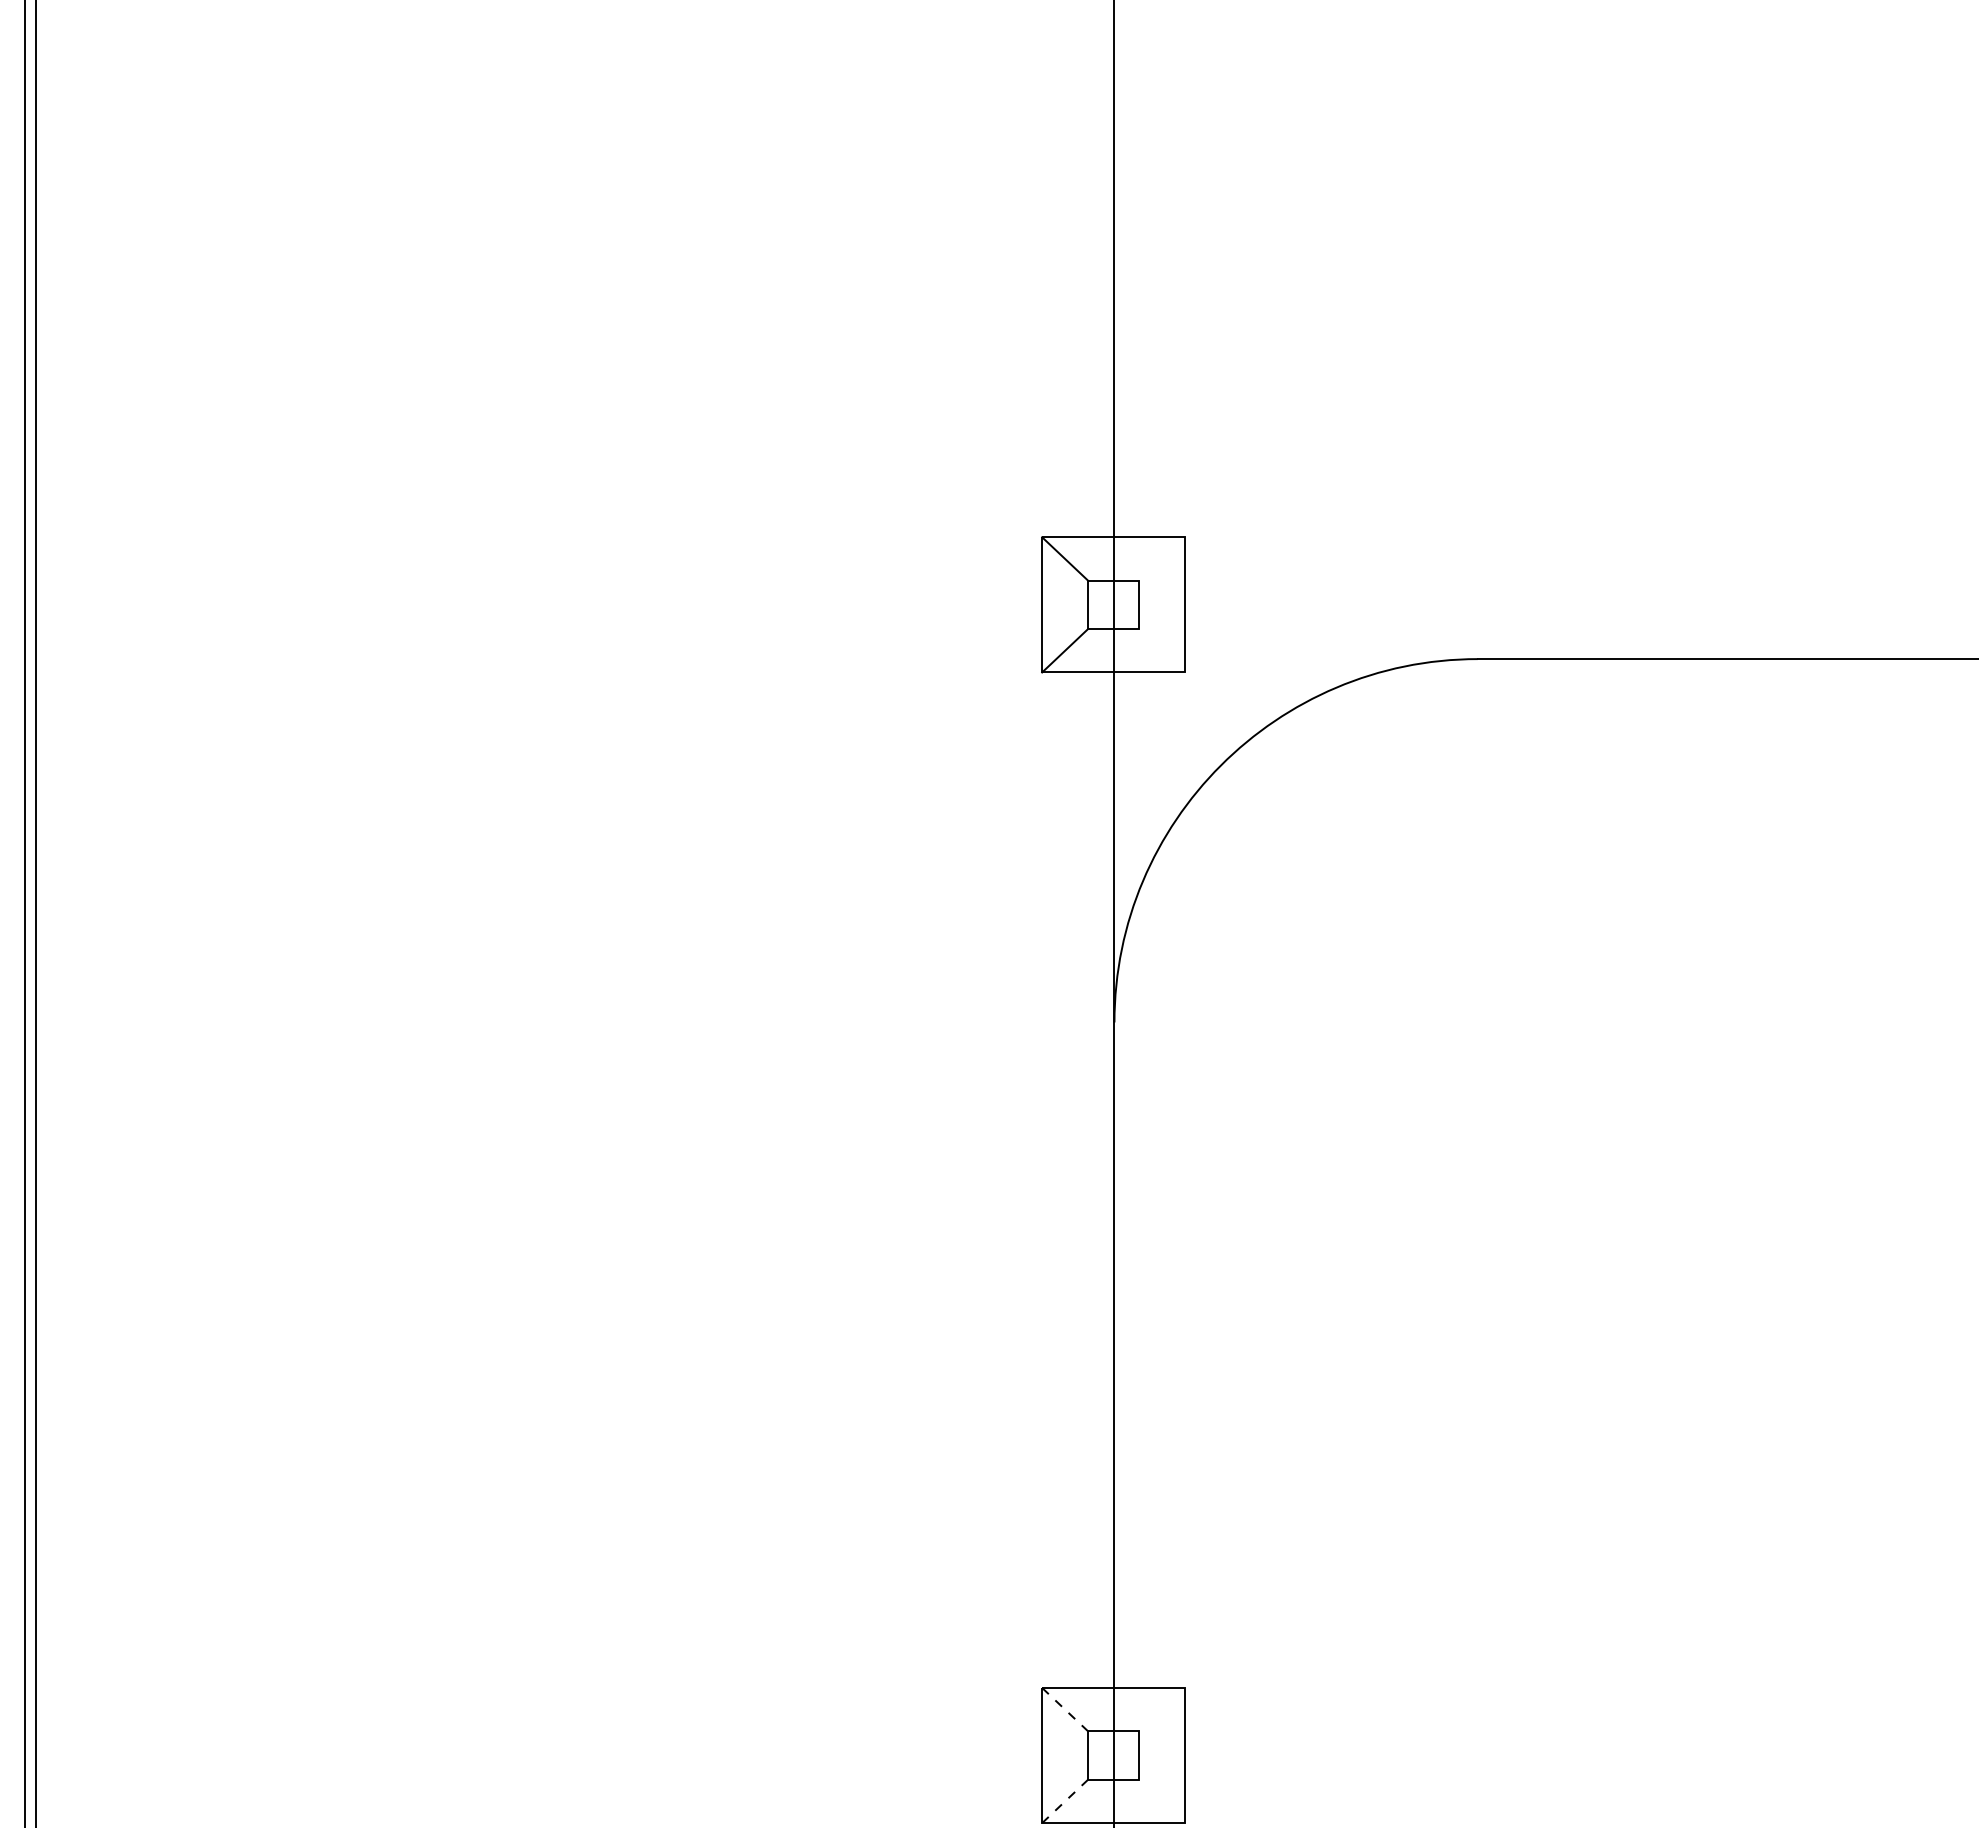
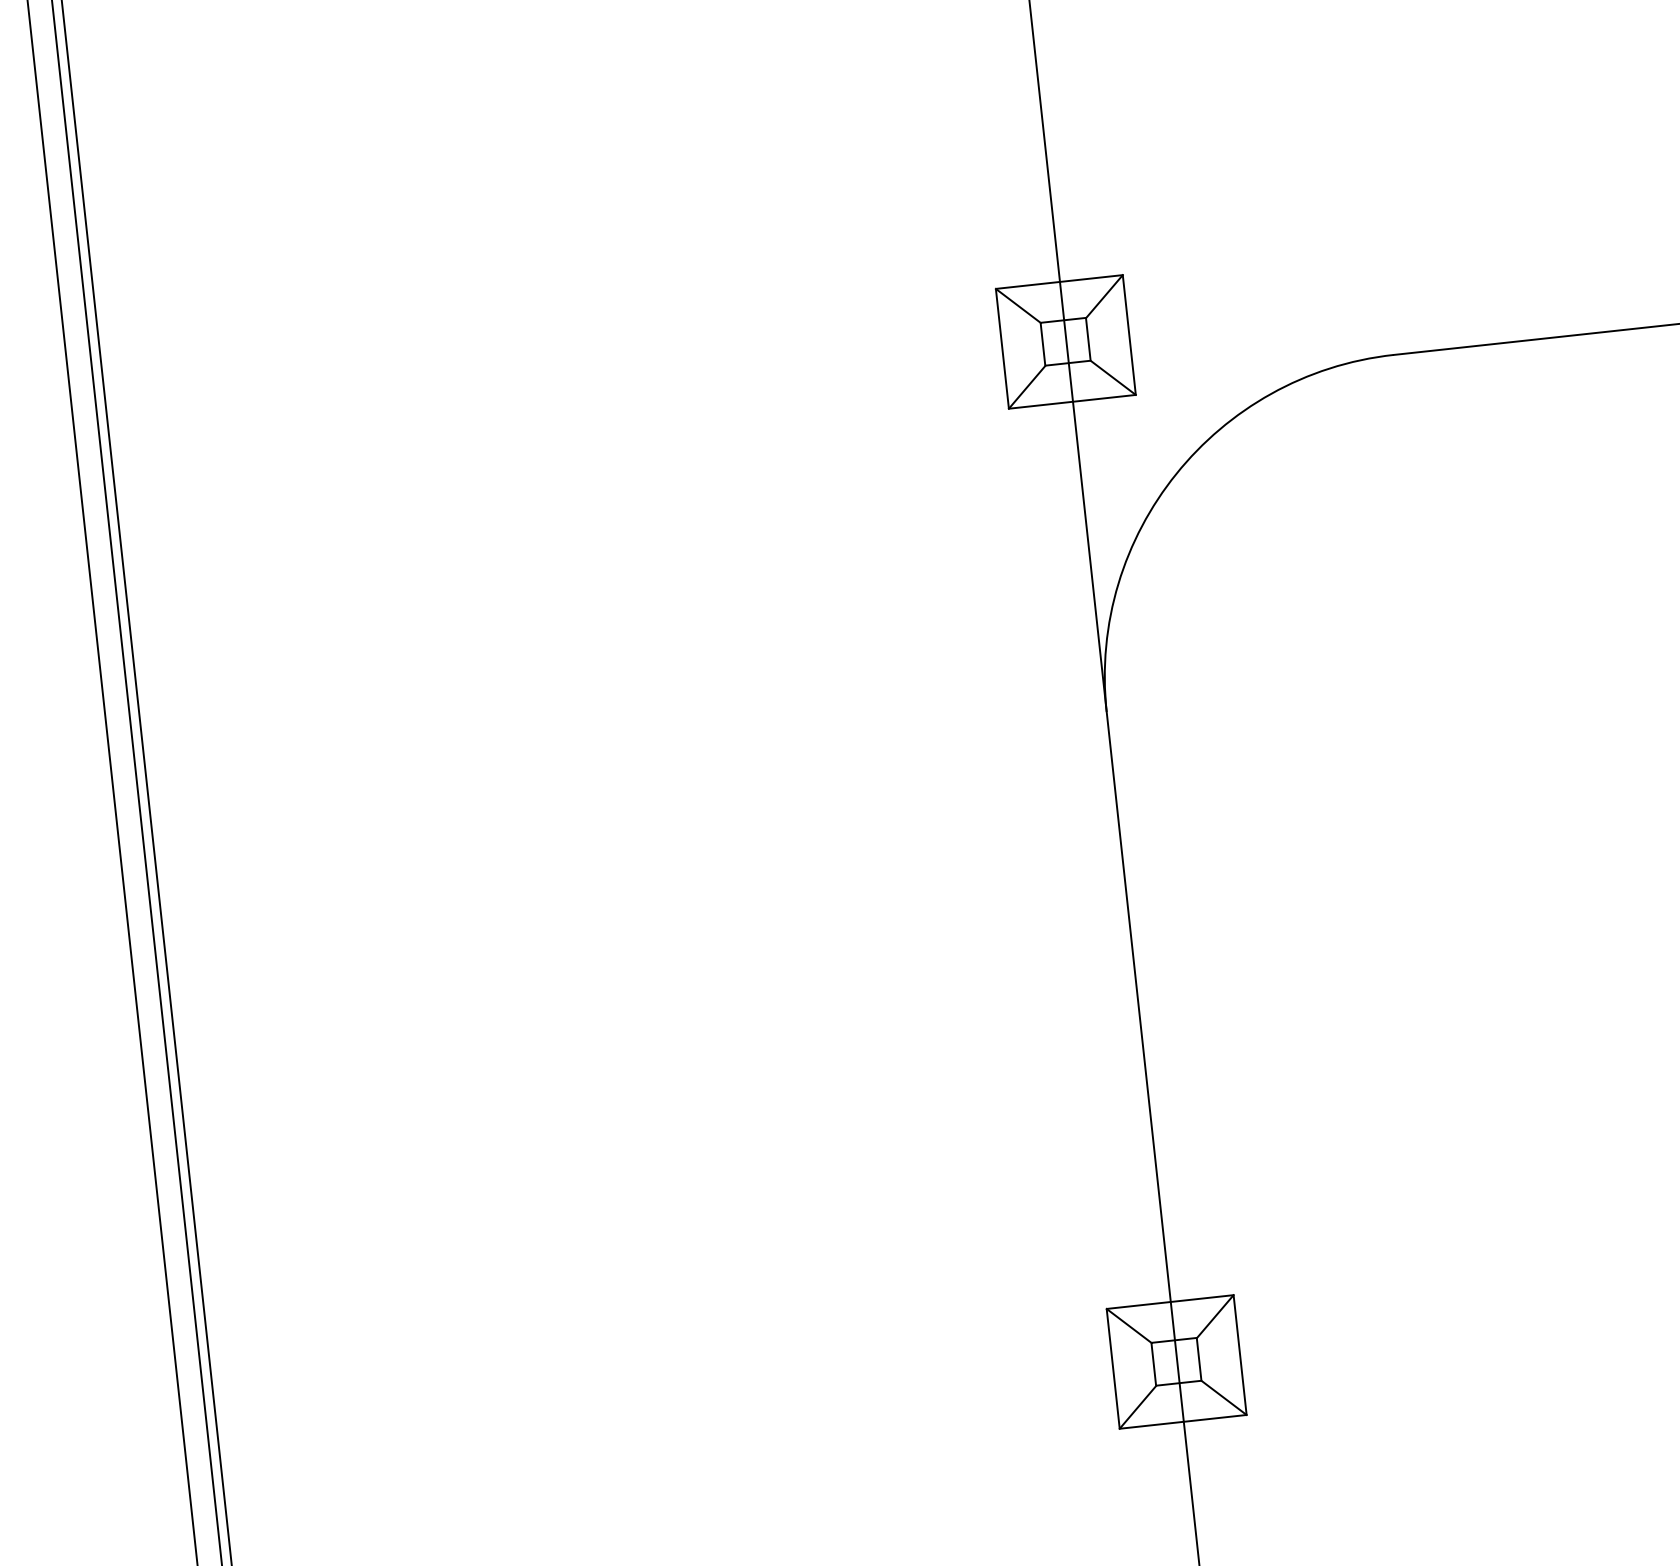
line: (1162, 558) -> (1104, 296), added
line: (1162, 650) -> (1113, 377), added
line: (1065, 1709) -> (1129, 1325), dashed -> solid
line: (1162, 1709) -> (1215, 1316), added
line: (1065, 1801) -> (1138, 1407), dashed -> solid
line: (1162, 1801) -> (1224, 1398), added

